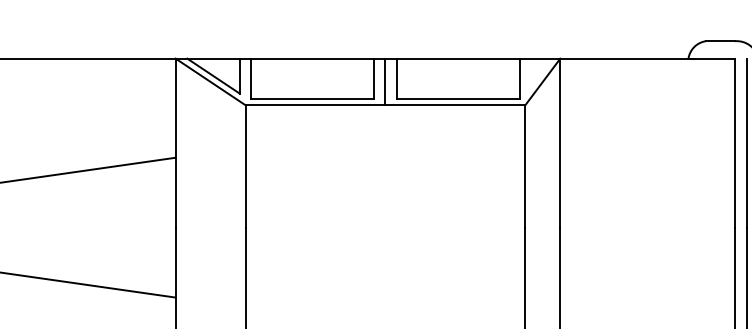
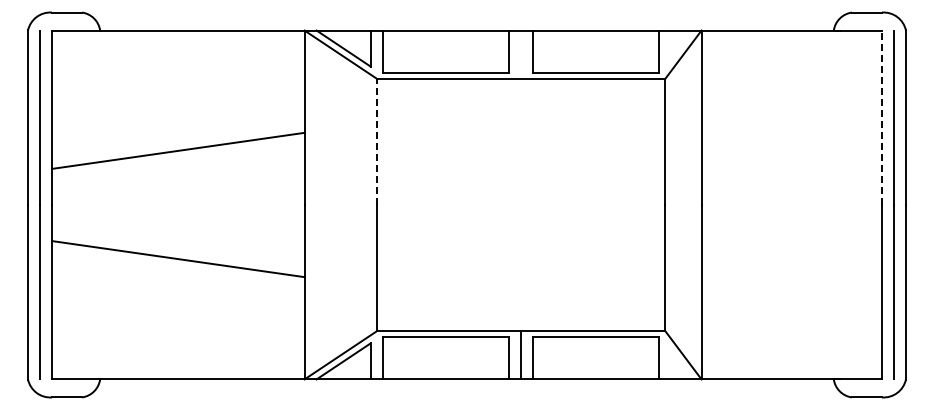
line: (385, 81) -> (521, 54), removed
line: (734, 142) -> (881, 117), solid -> dashed
line: (245, 166) -> (376, 141), solid -> dashed

